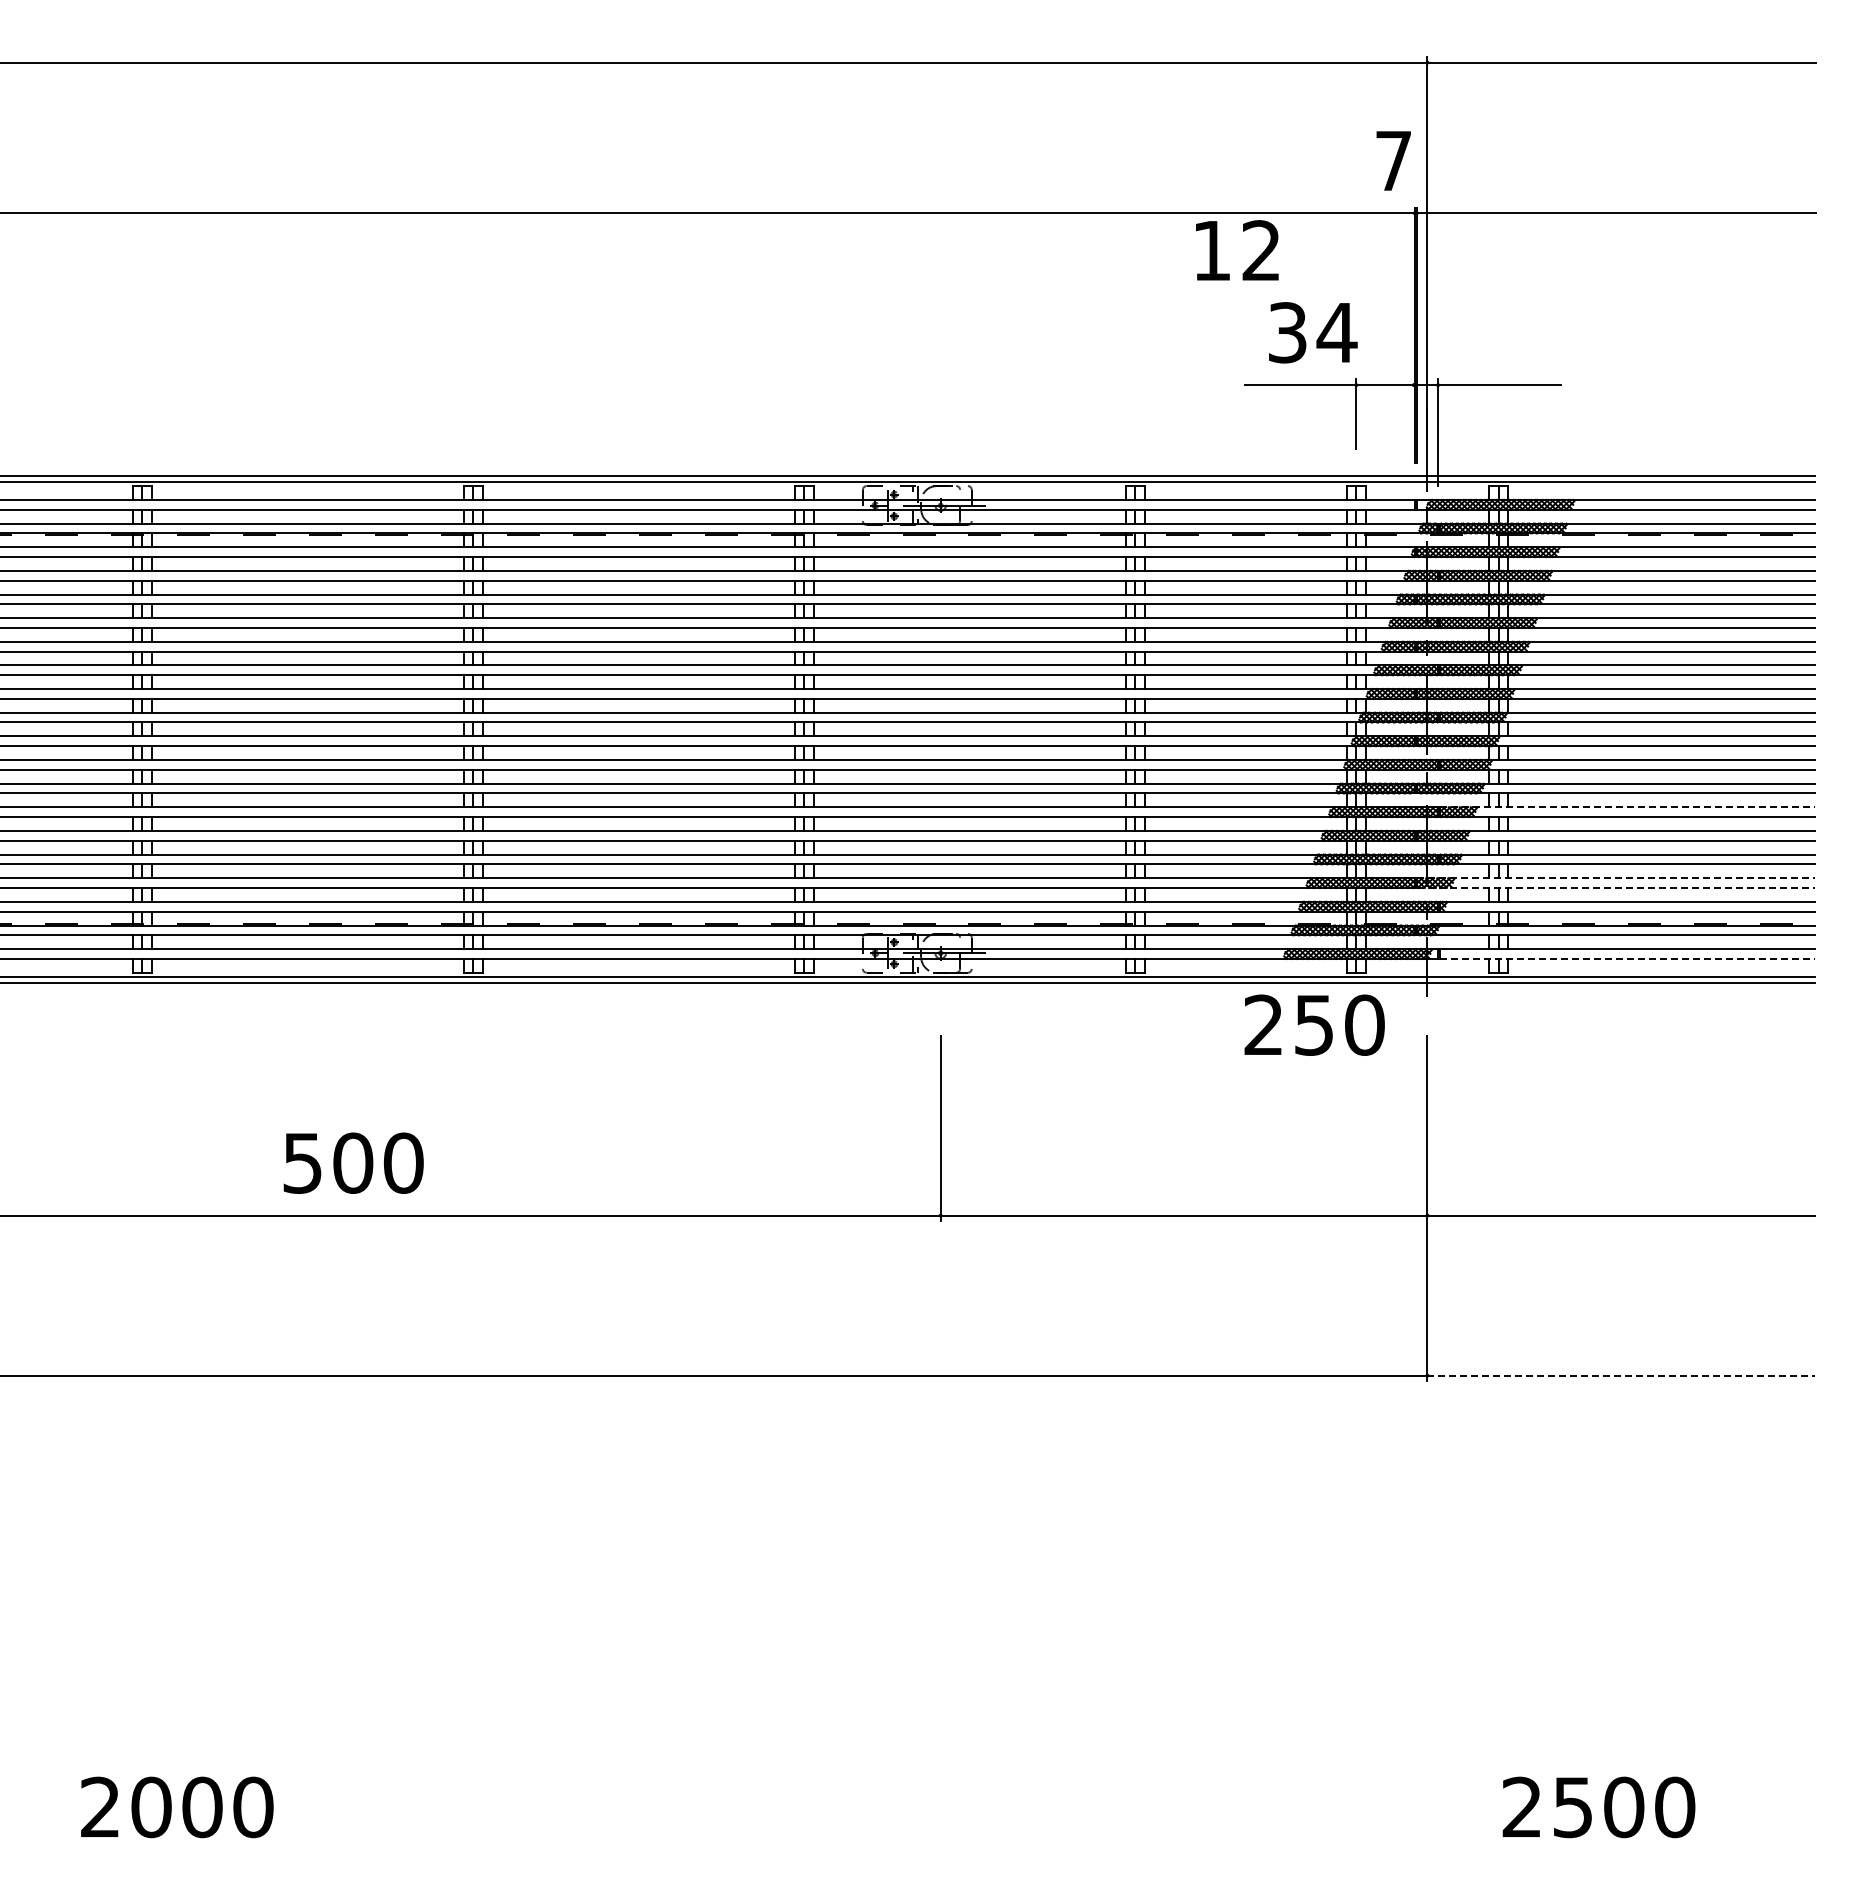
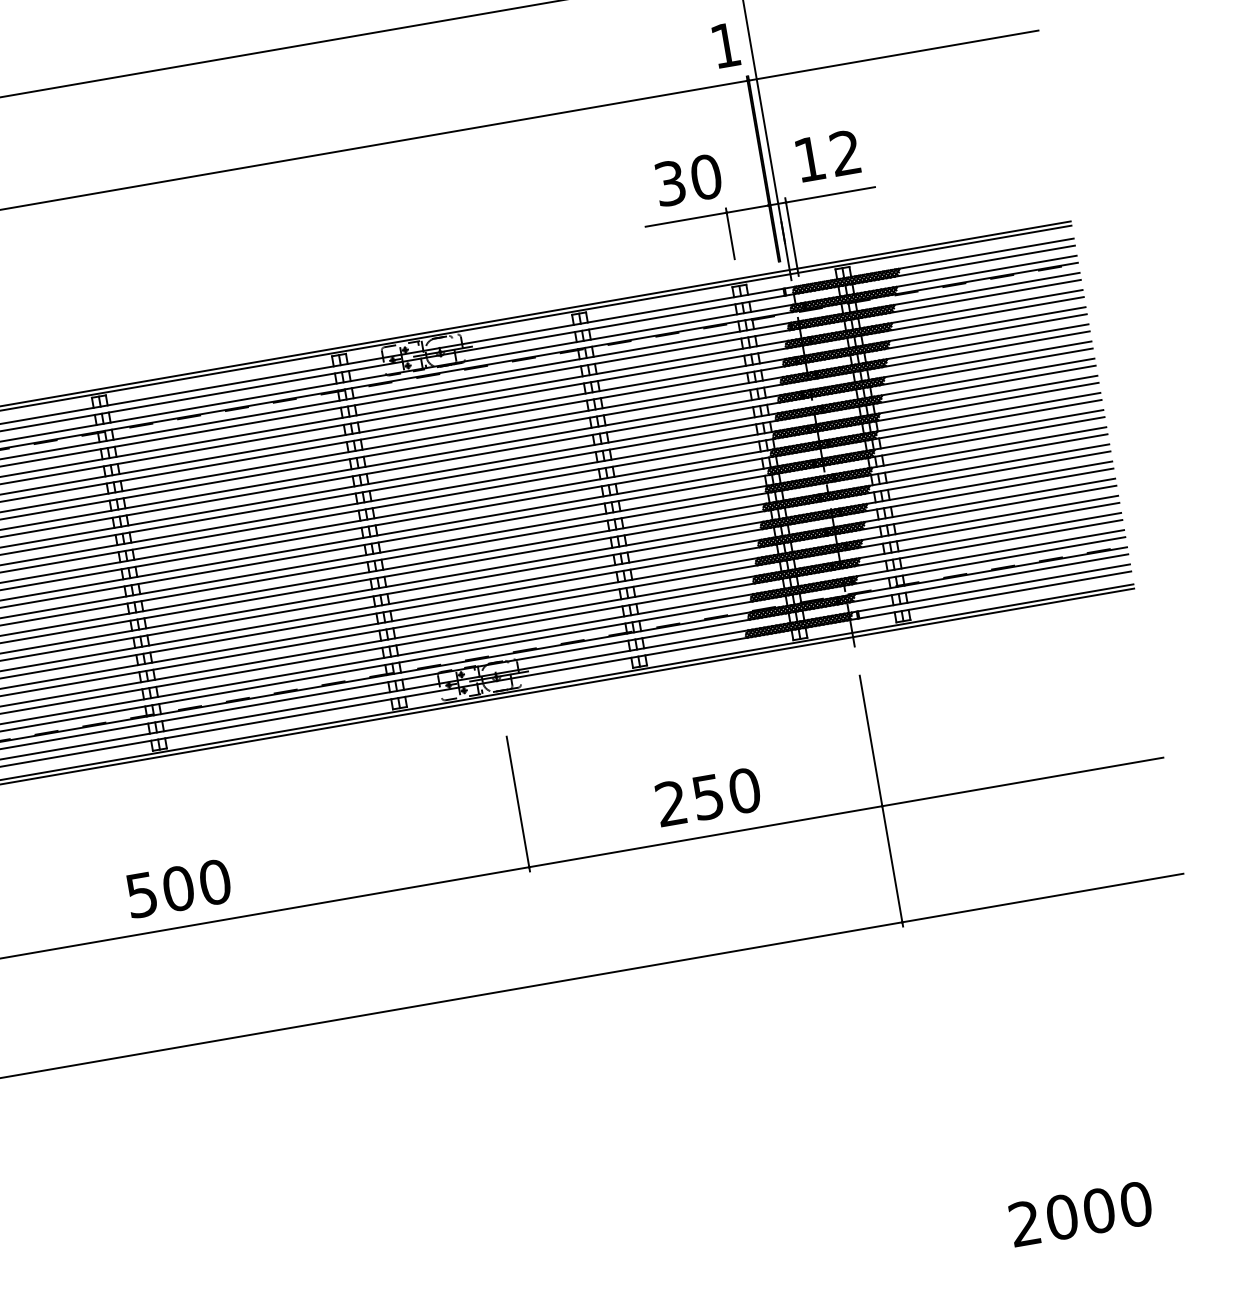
text: (1393, 160) -> (725, 45), 7 -> 1
text: (1237, 250) -> (828, 155), moved
text: (1336, 332) -> (705, 177), 34 -> 30
line: (1627, 807) -> (976, 485), dashed -> solid
line: (1616, 878) -> (977, 538), dashed -> solid
line: (1616, 887) -> (978, 544), dashed -> solid
line: (1627, 958) -> (995, 594), dashed -> solid
text: (1314, 1024) -> (708, 796), moved
text: (353, 1162) -> (178, 888), moved
line: (1621, 1375) -> (1043, 897), dashed -> solid
text: (1573, 1807) -> (1062, 1217), 2500 -> 2000

